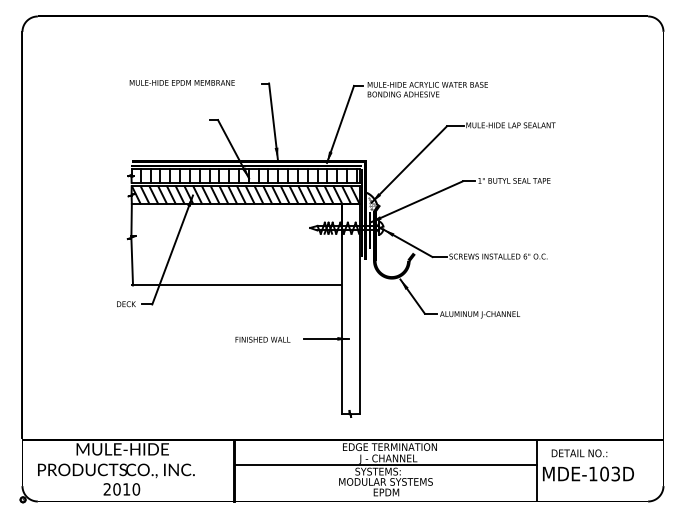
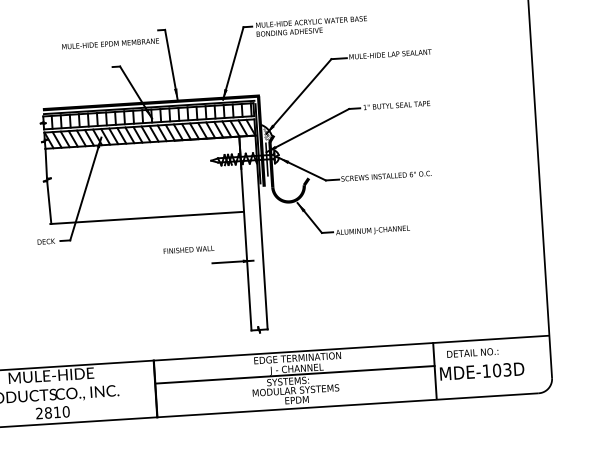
text: (181, 82) -> (109, 43), moved
text: (262, 339) -> (188, 249), moved
text: (116, 489) -> (47, 413), 2010 -> 2810

